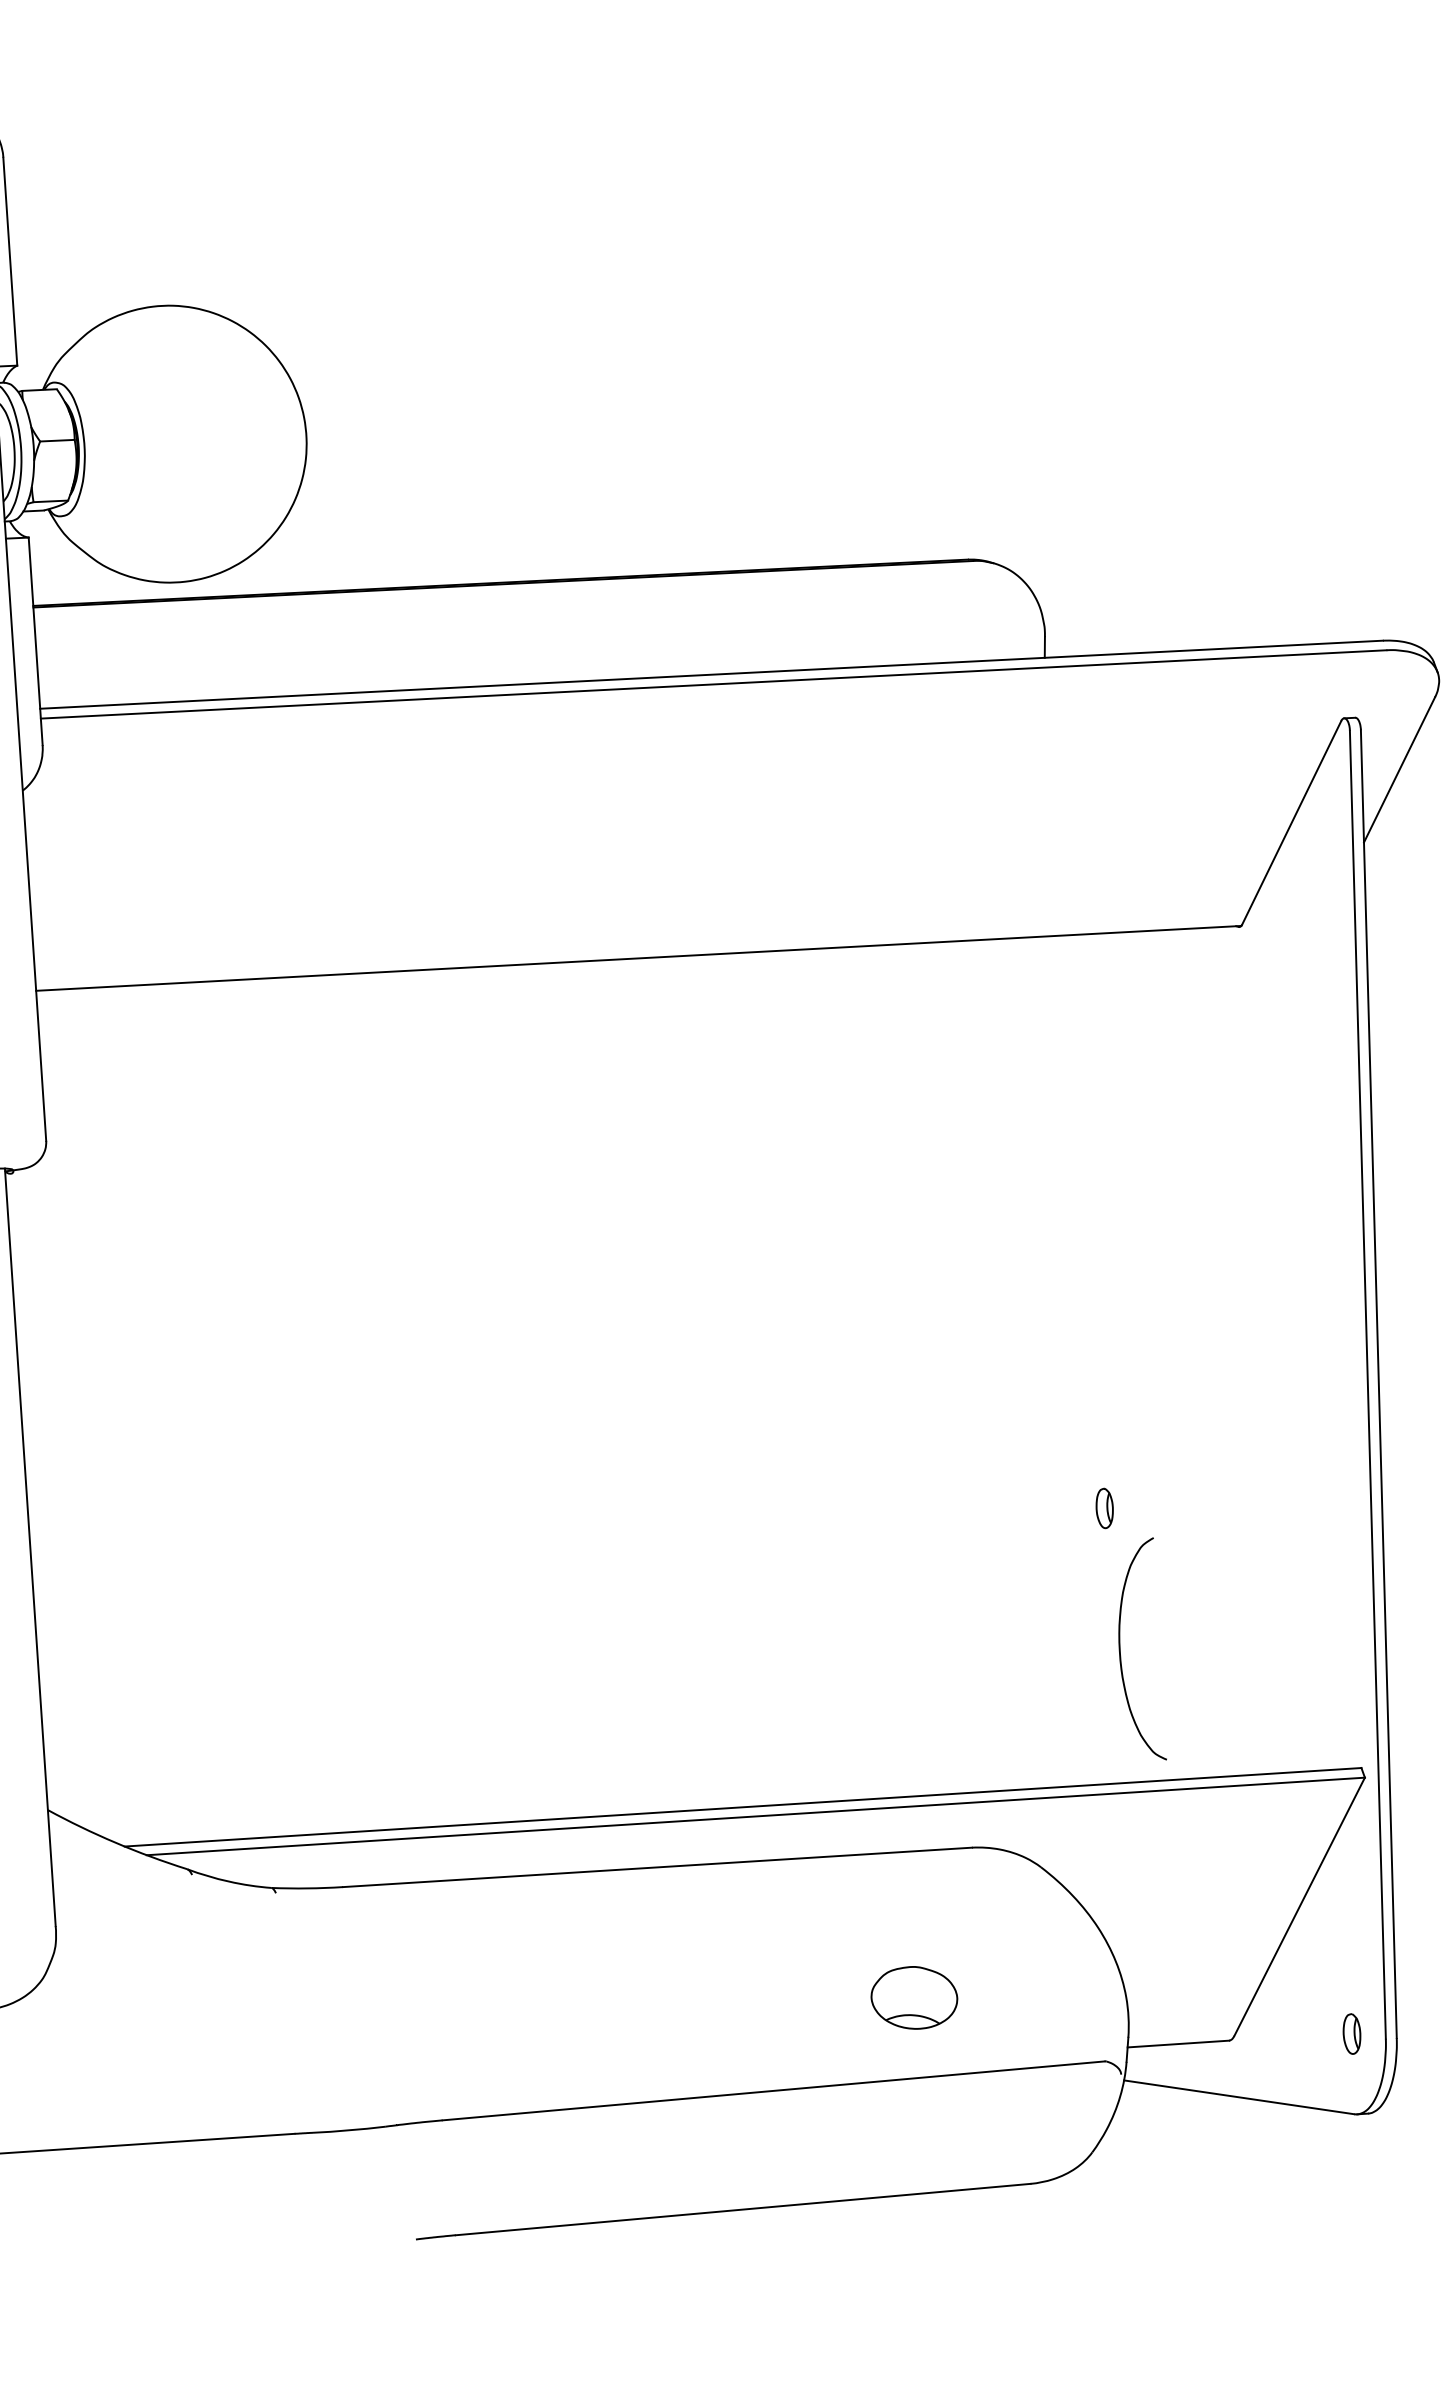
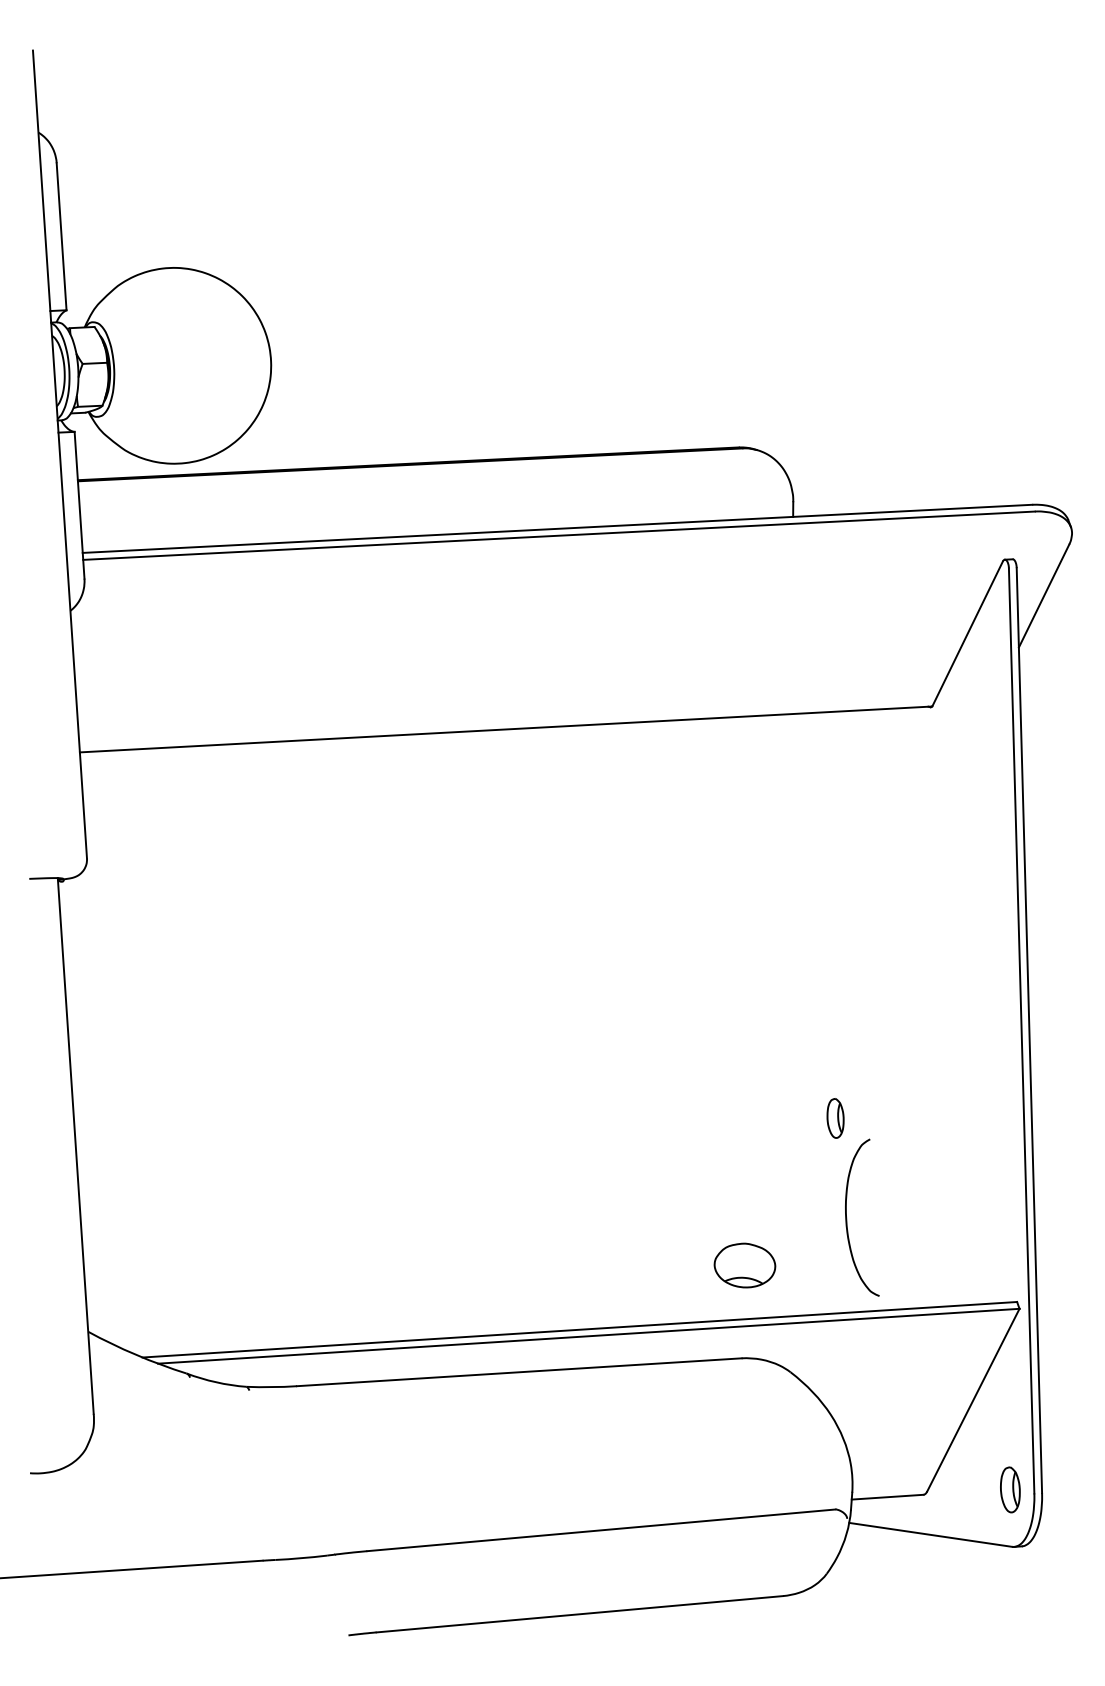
part: (1104, 1508) -> (835, 1118), size x1.4
part: (913, 1997) -> (744, 1265), moved
part: (1352, 2034) -> (1010, 1490), size x1.6

